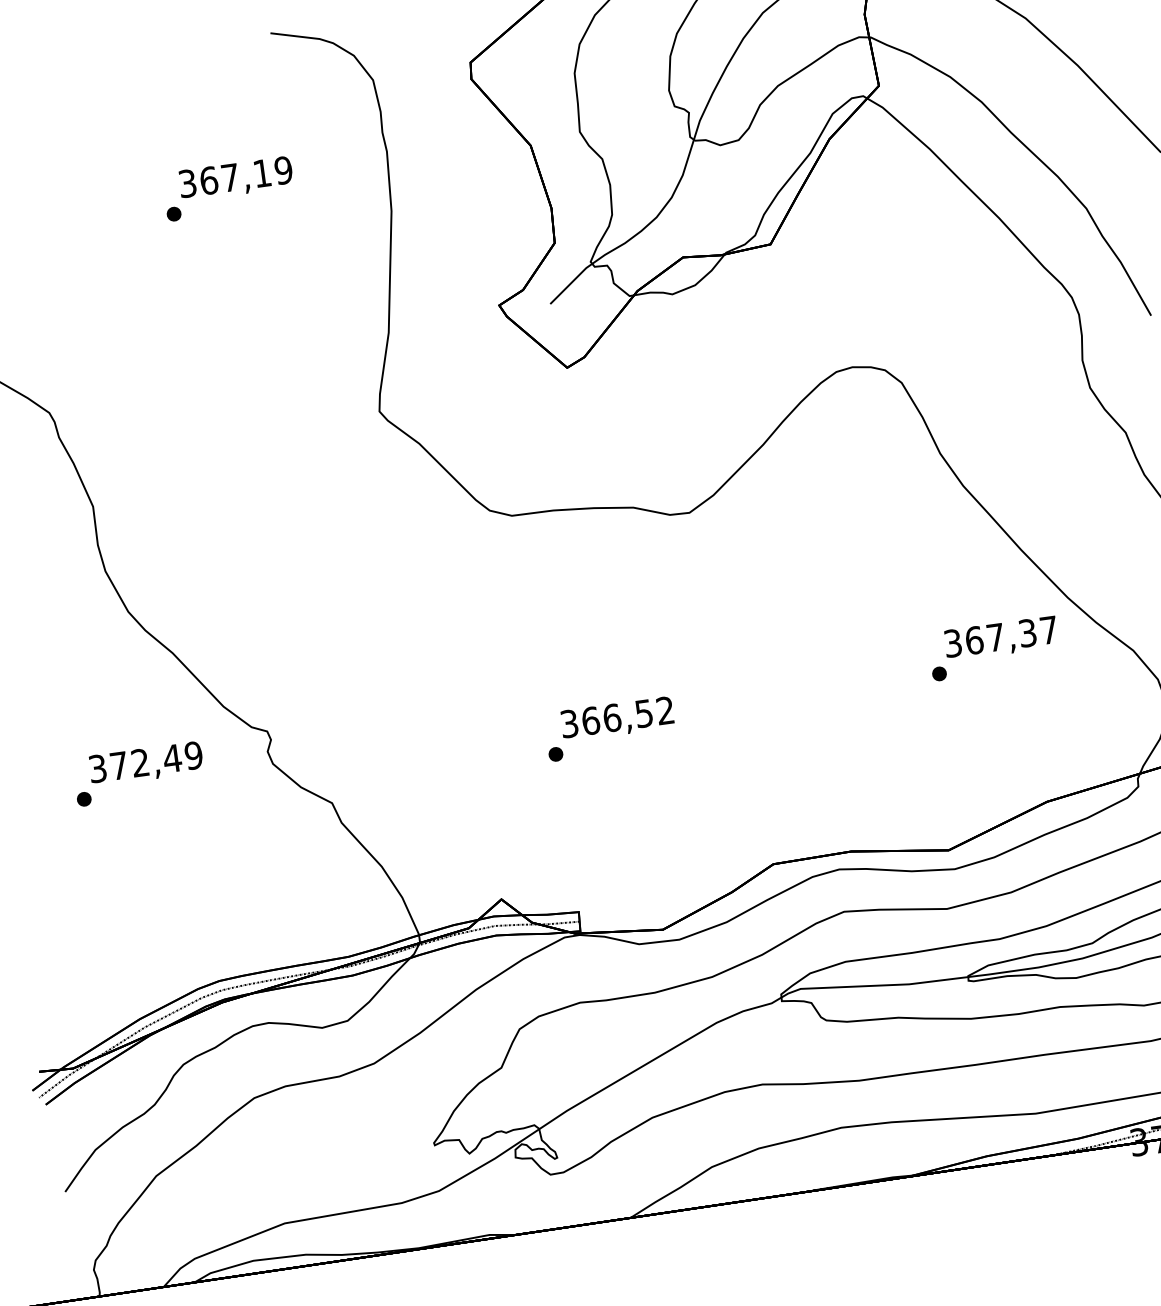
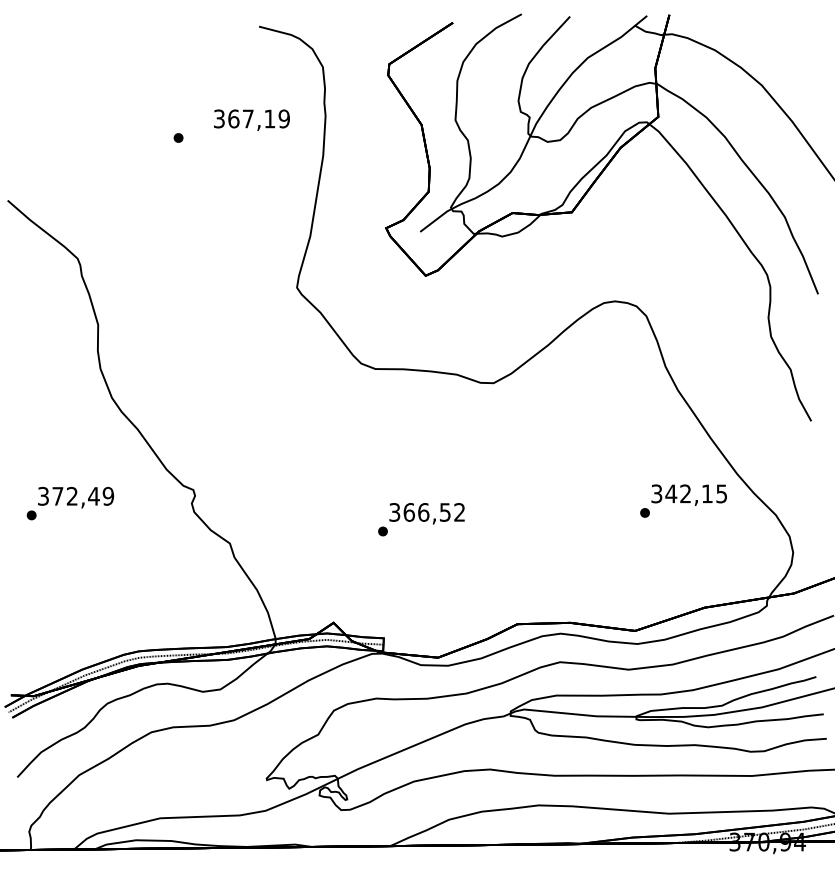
text: (235, 177) -> (251, 119), moved
text: (1011, 634) -> (696, 493), 367,37 -> 342,15
text: (137, 774) -> (69, 503), moved

